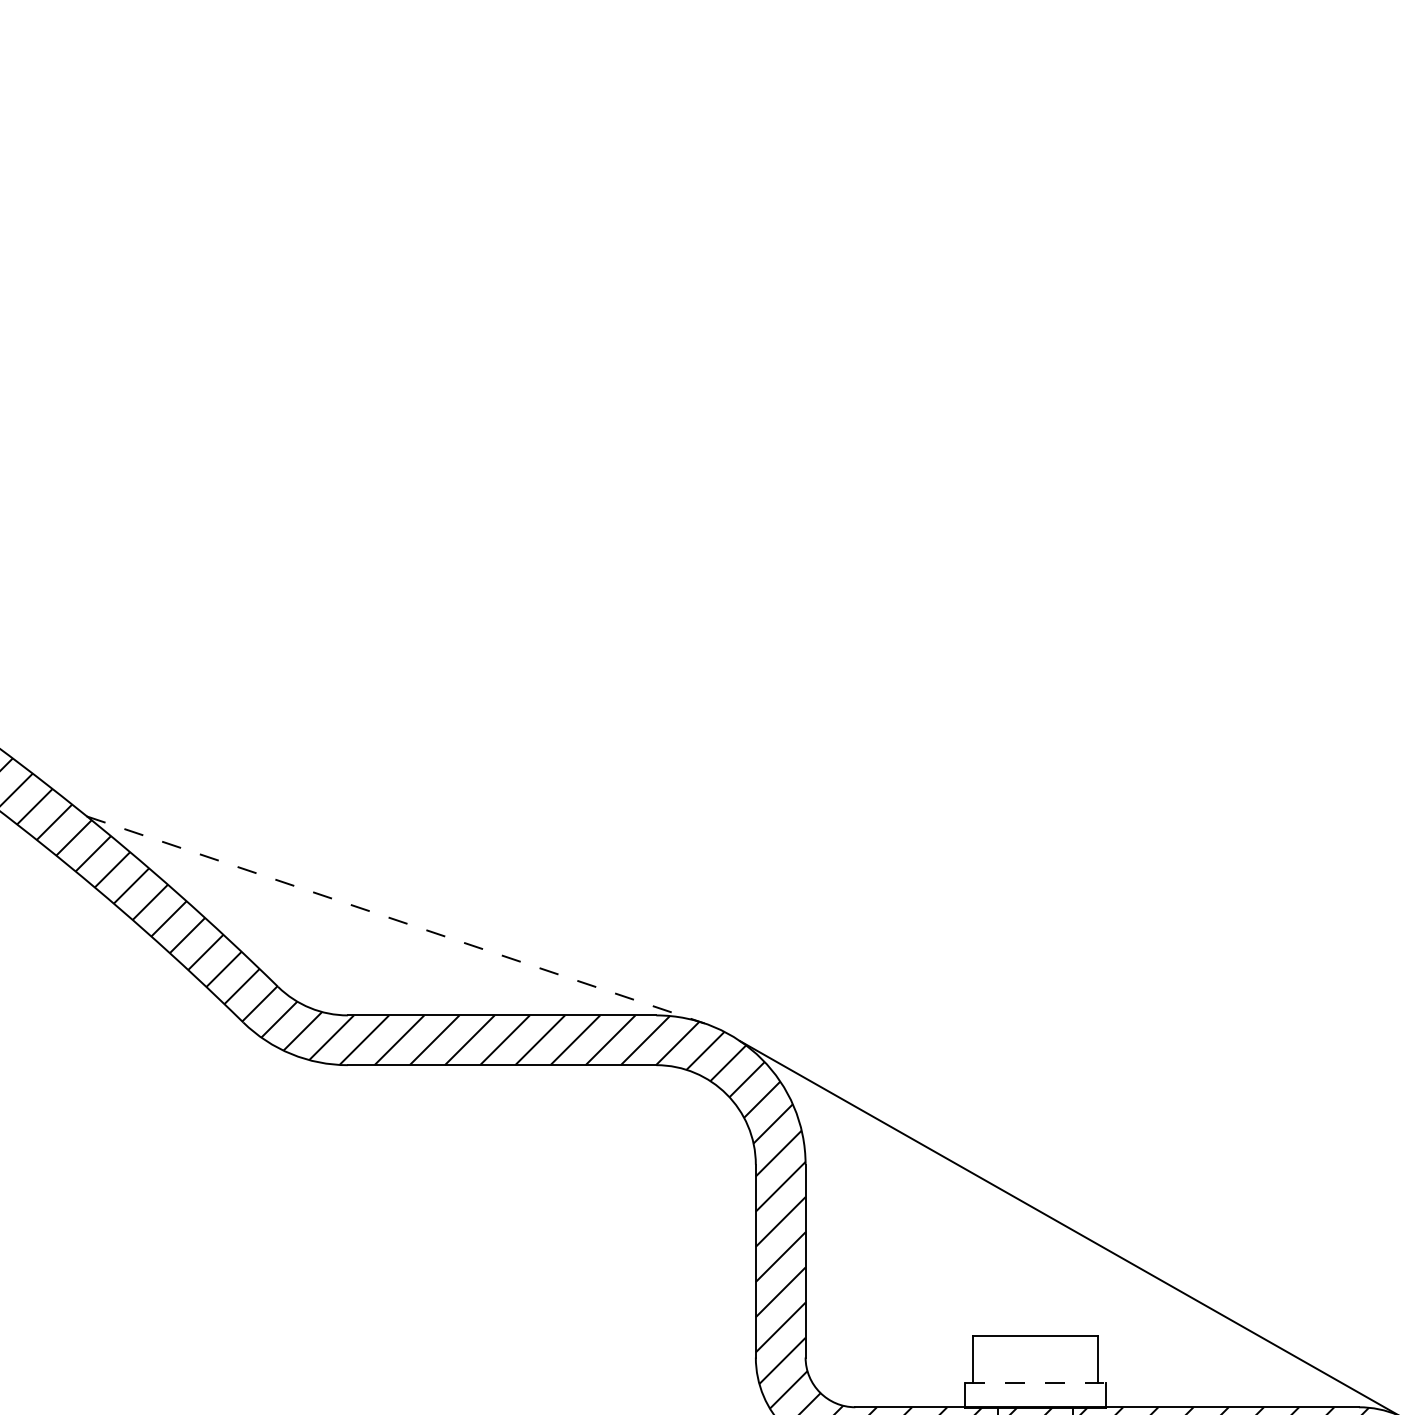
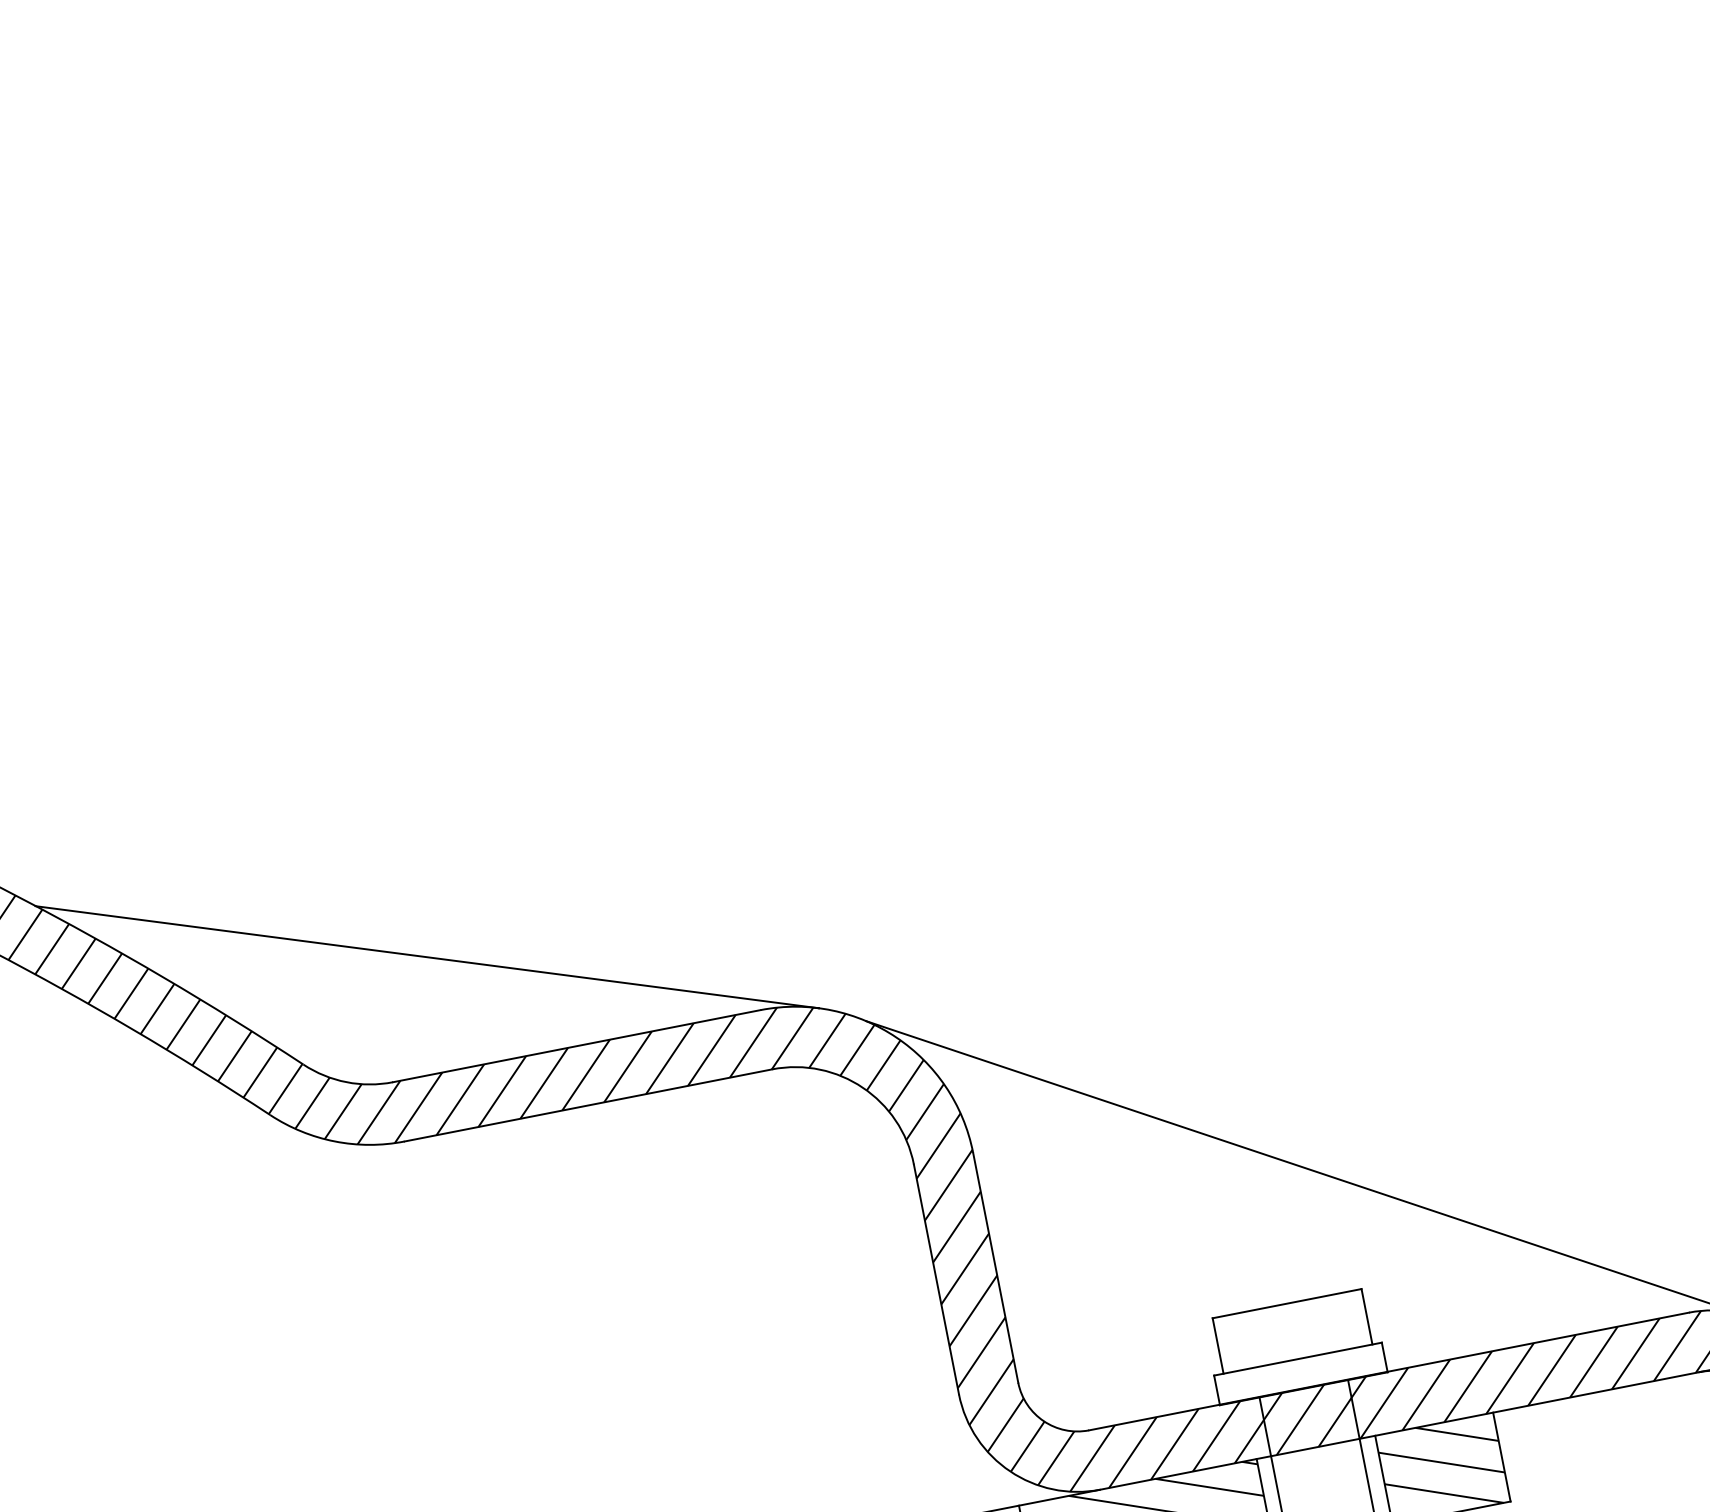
line: (395, 919) -> (427, 956), dashed -> solid
line: (1036, 1382) -> (1299, 1358), dashed -> solid

